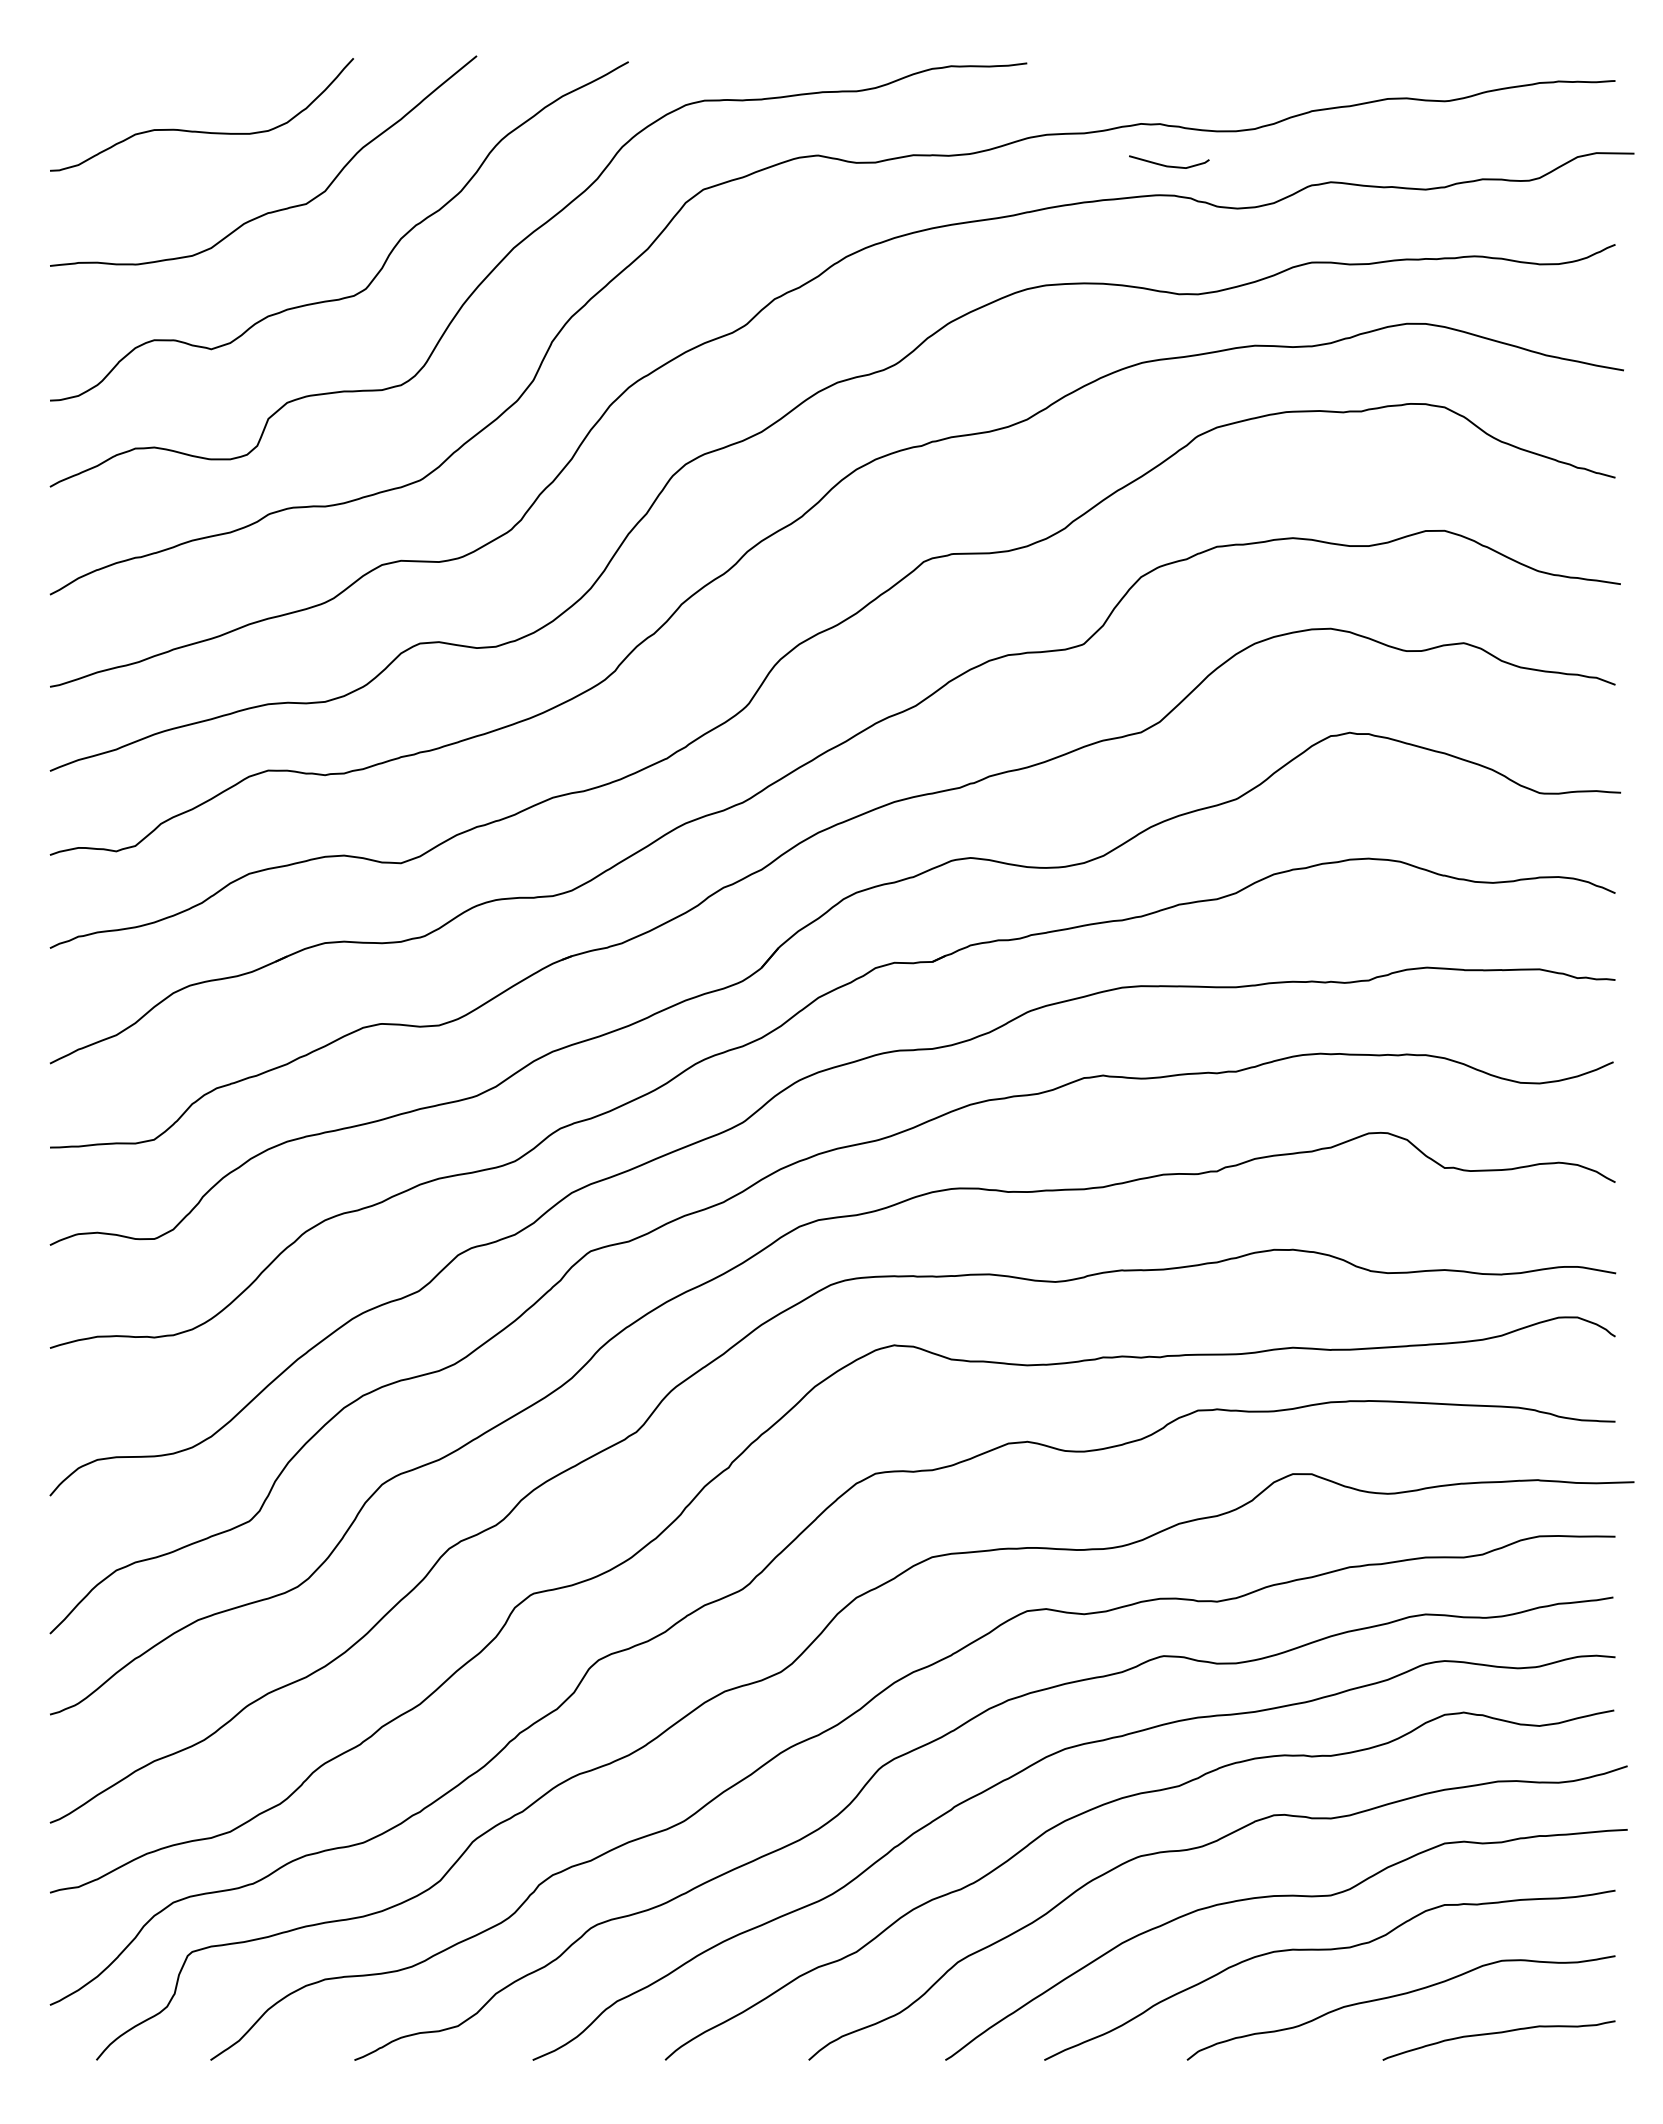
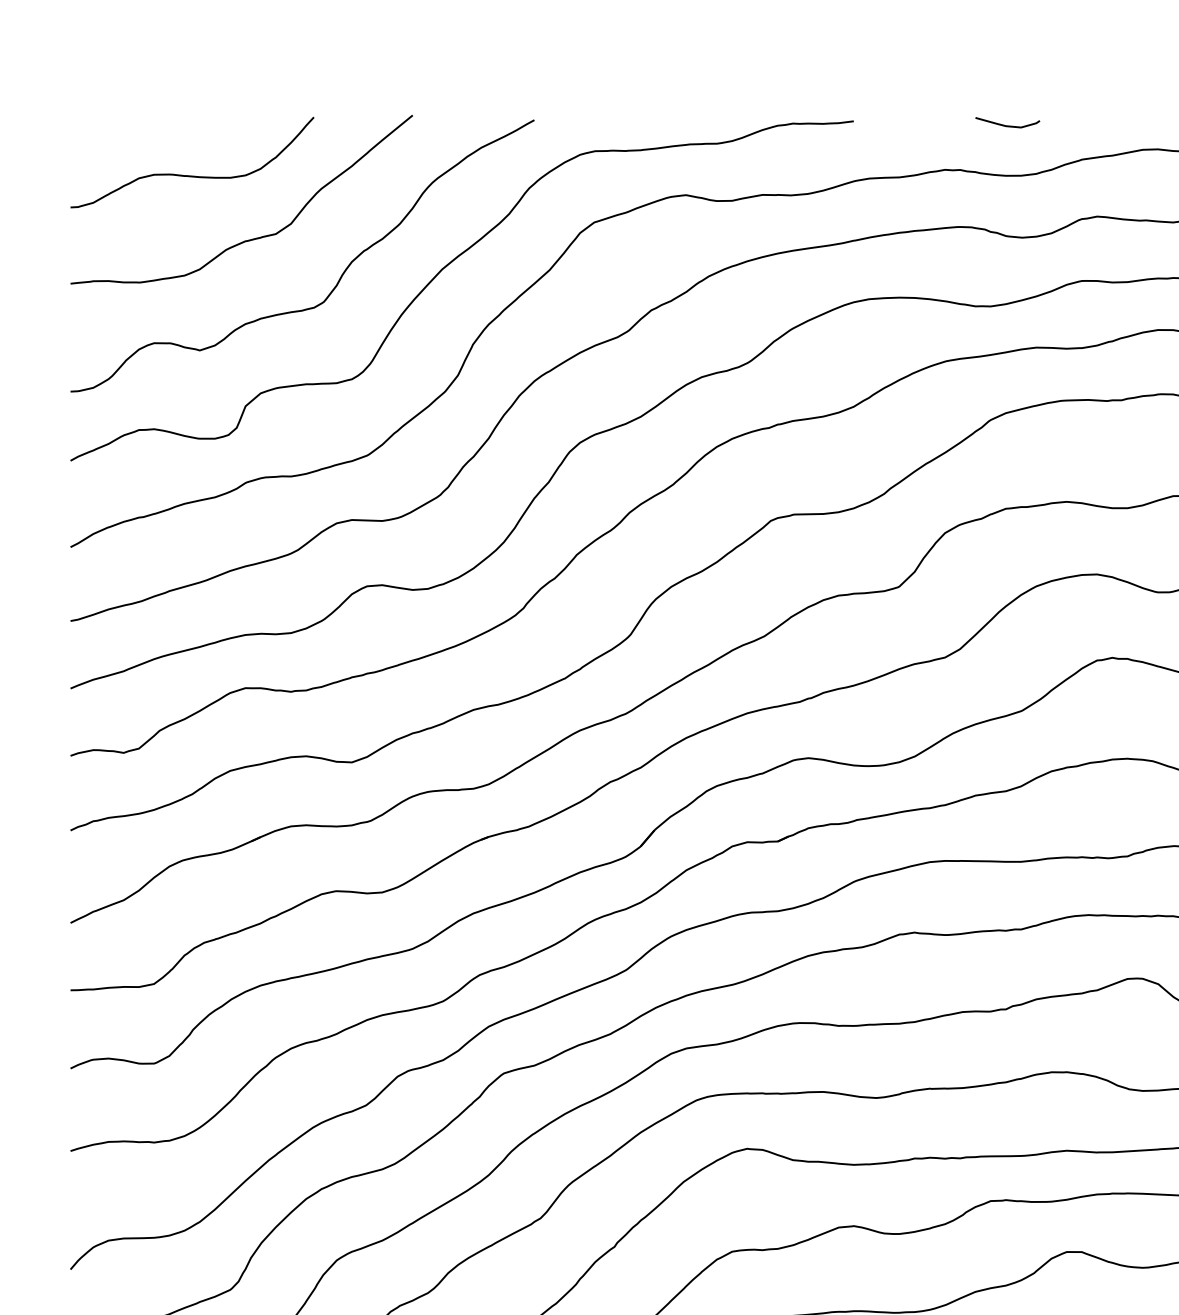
curve: (1169, 165) -> (1007, 125), moved

